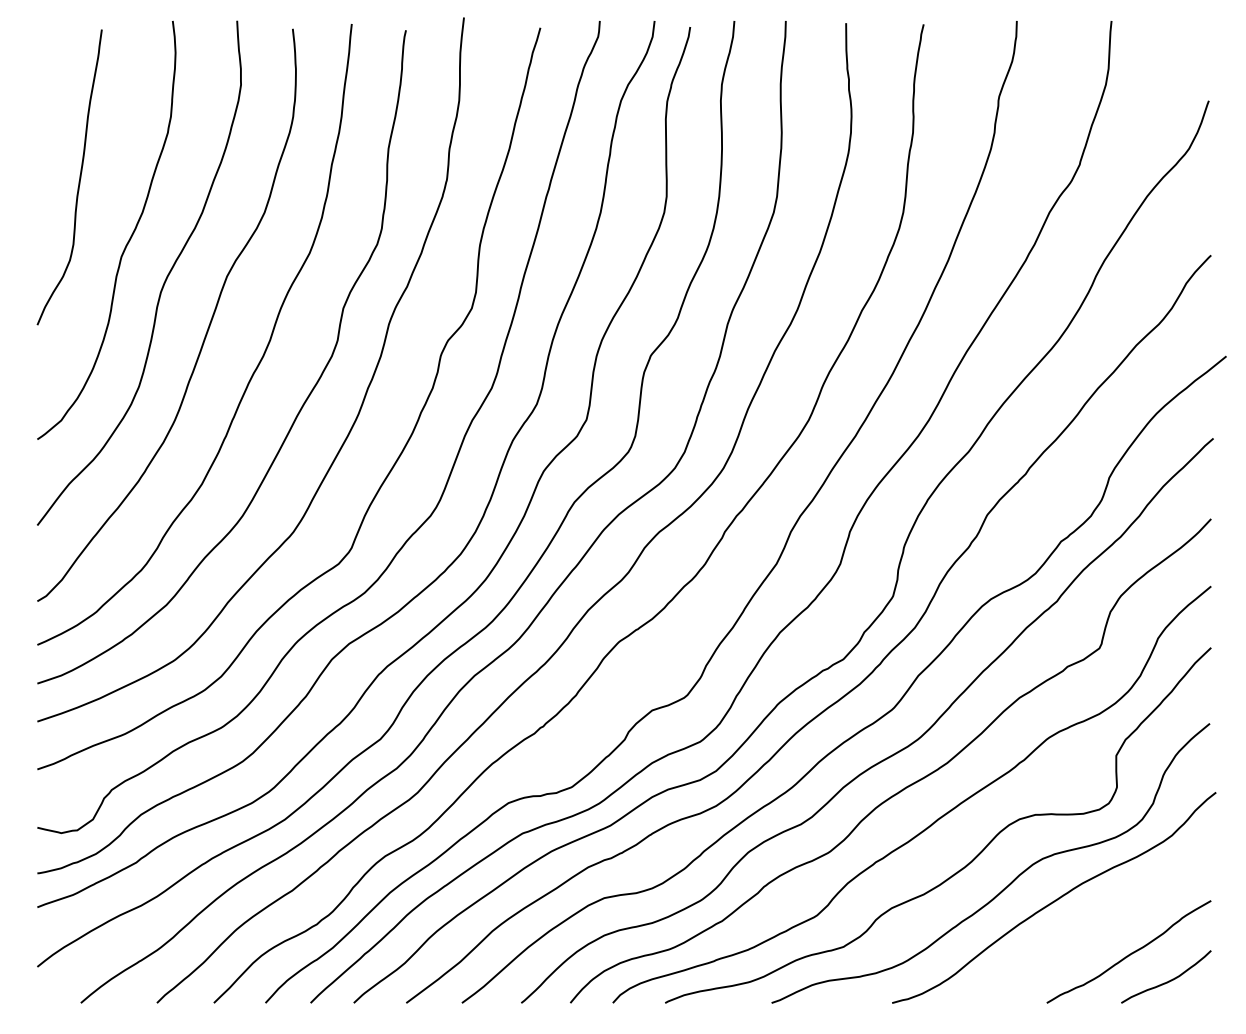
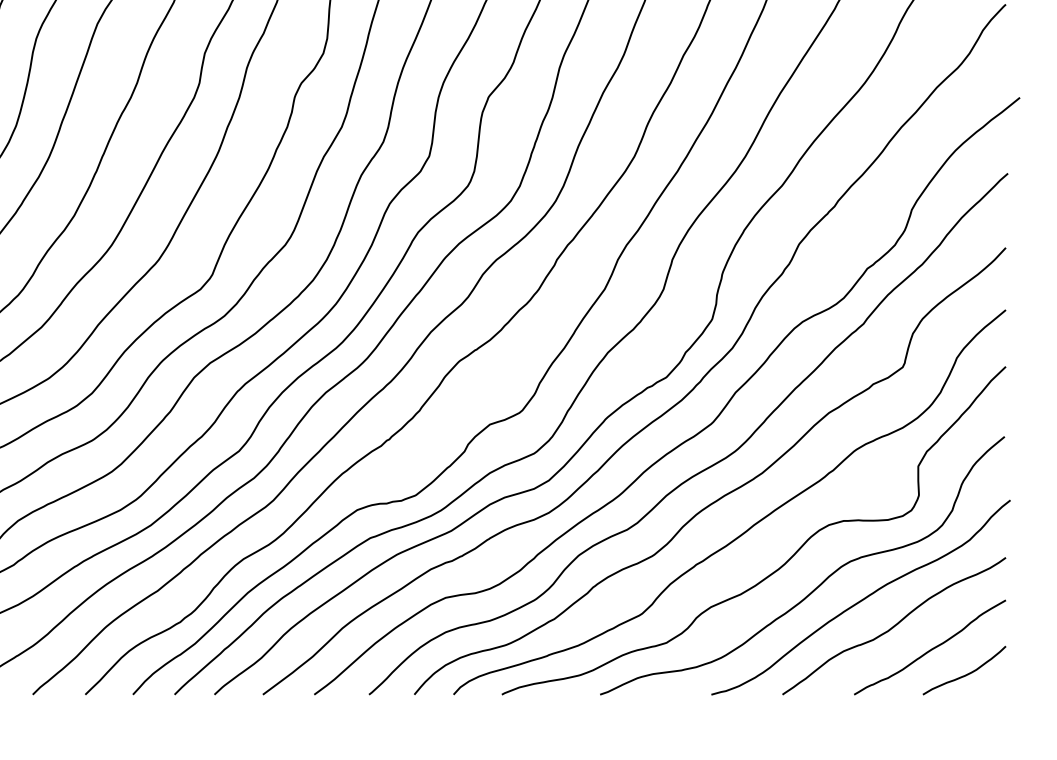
curve: (1089, 928) -> (893, 625), added

